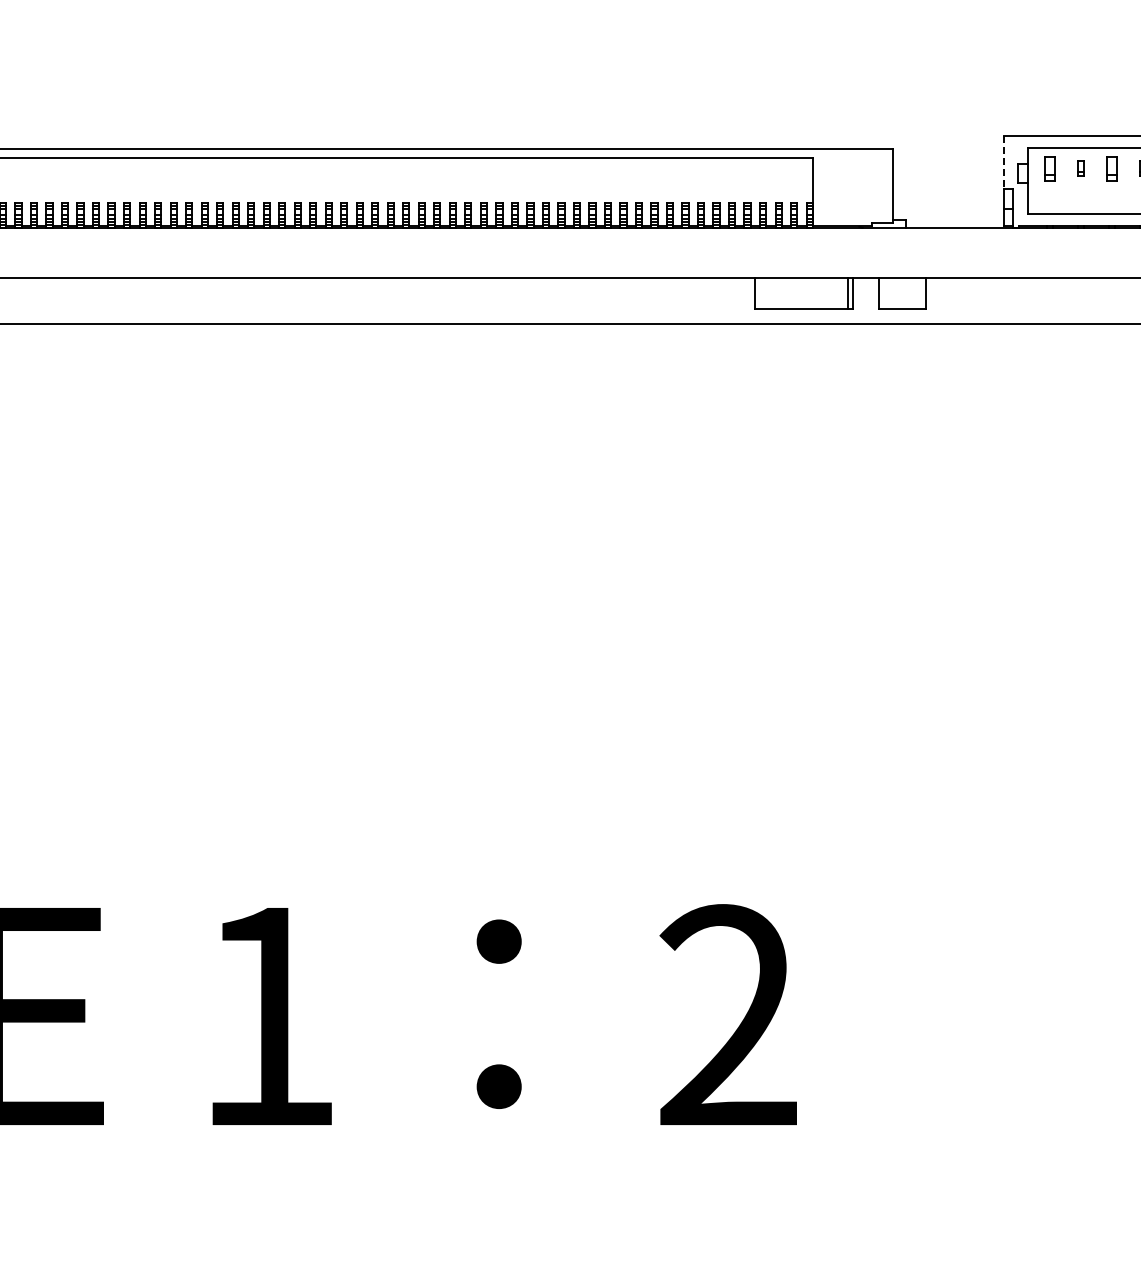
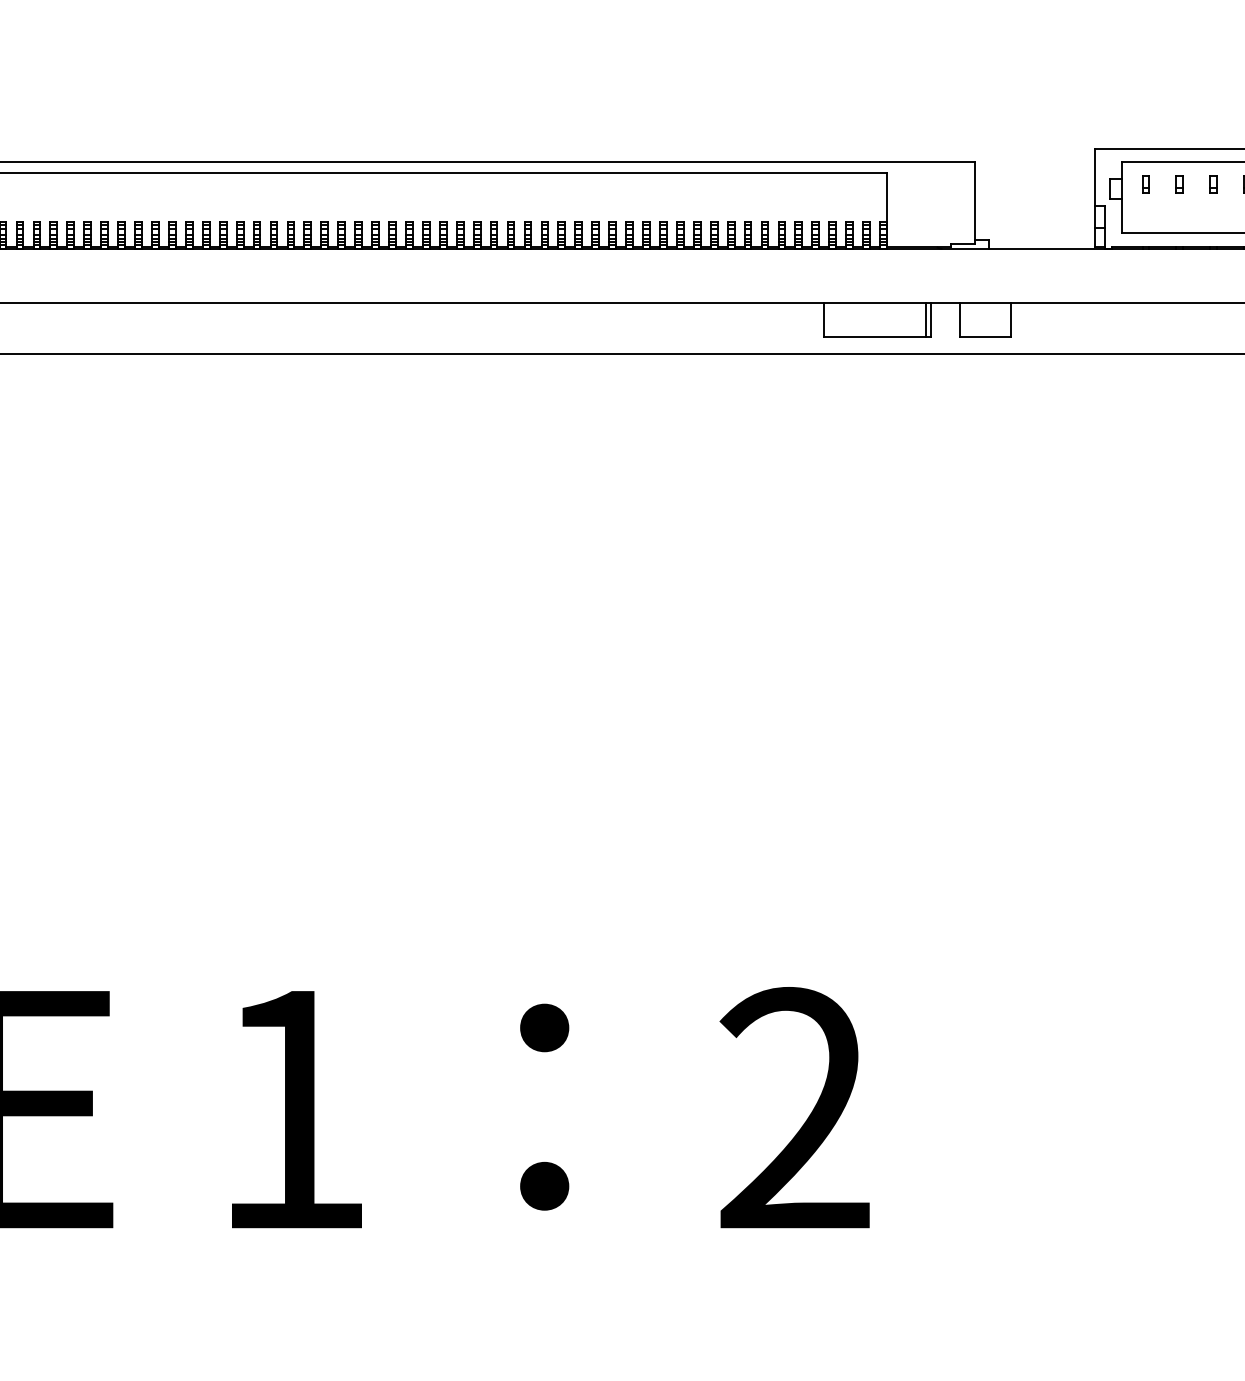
line: (1003, 162) -> (1095, 177), dashed -> solid
part: (1049, 168) -> (1145, 184), size x0.62
part: (1111, 168) -> (1213, 184), size x0.62

